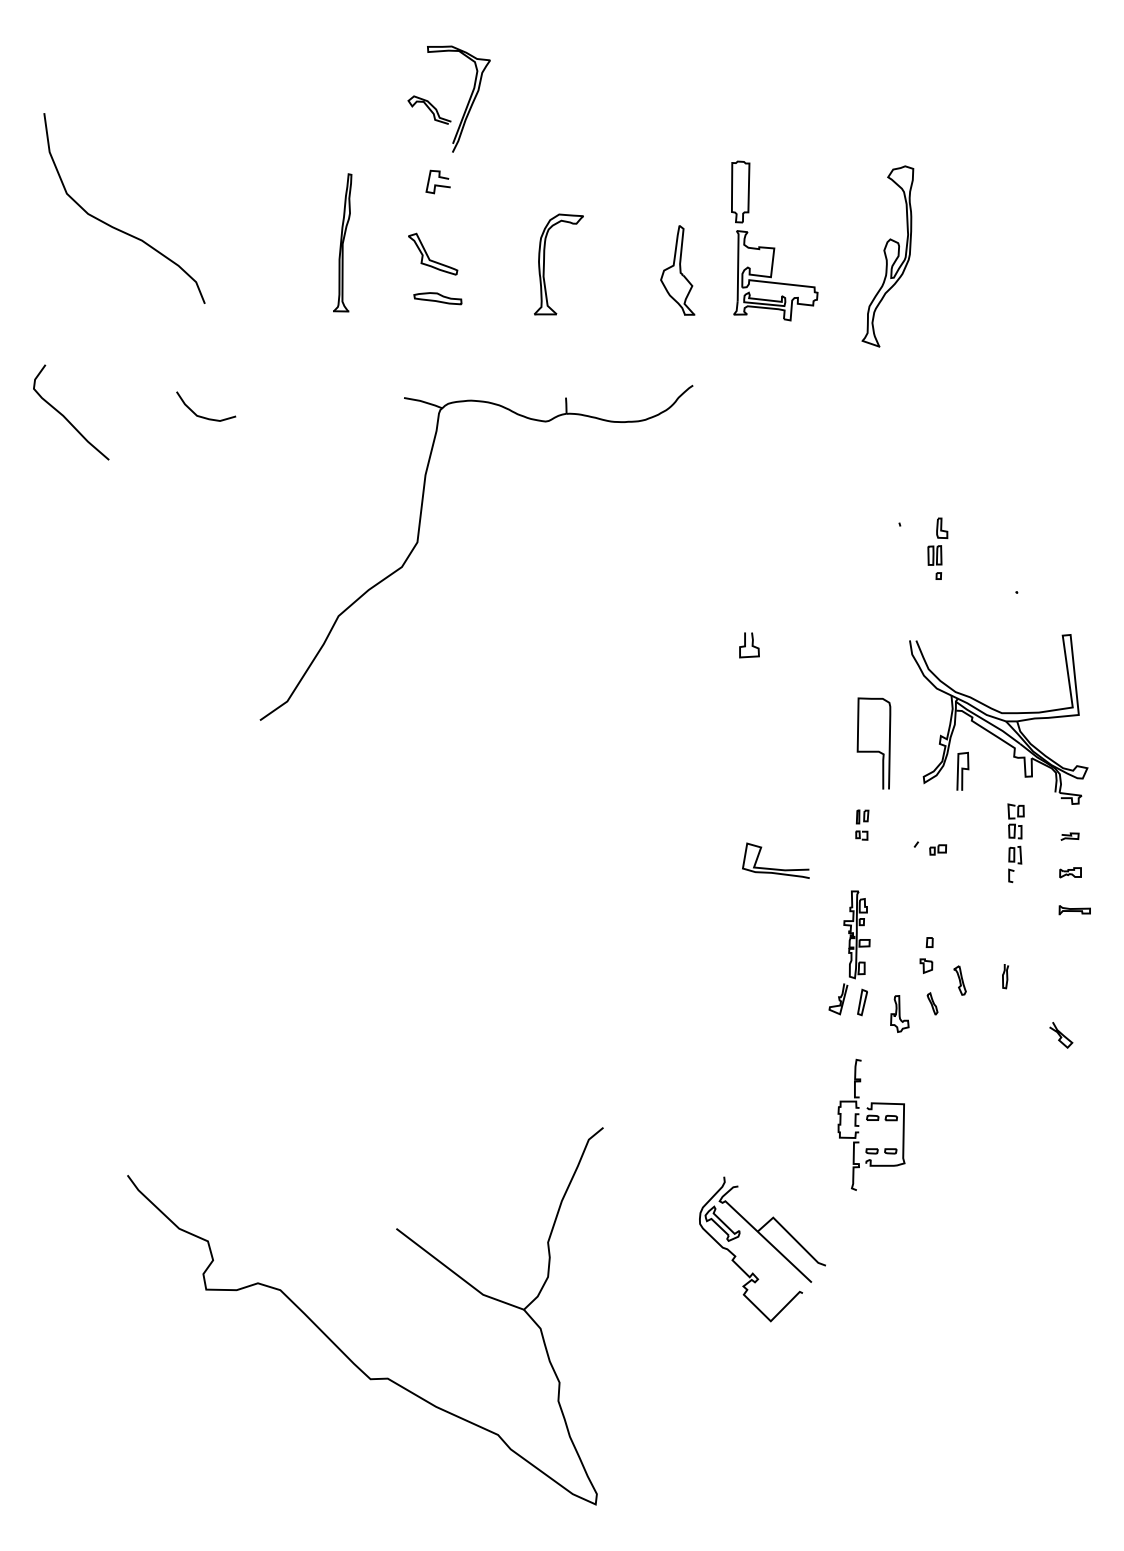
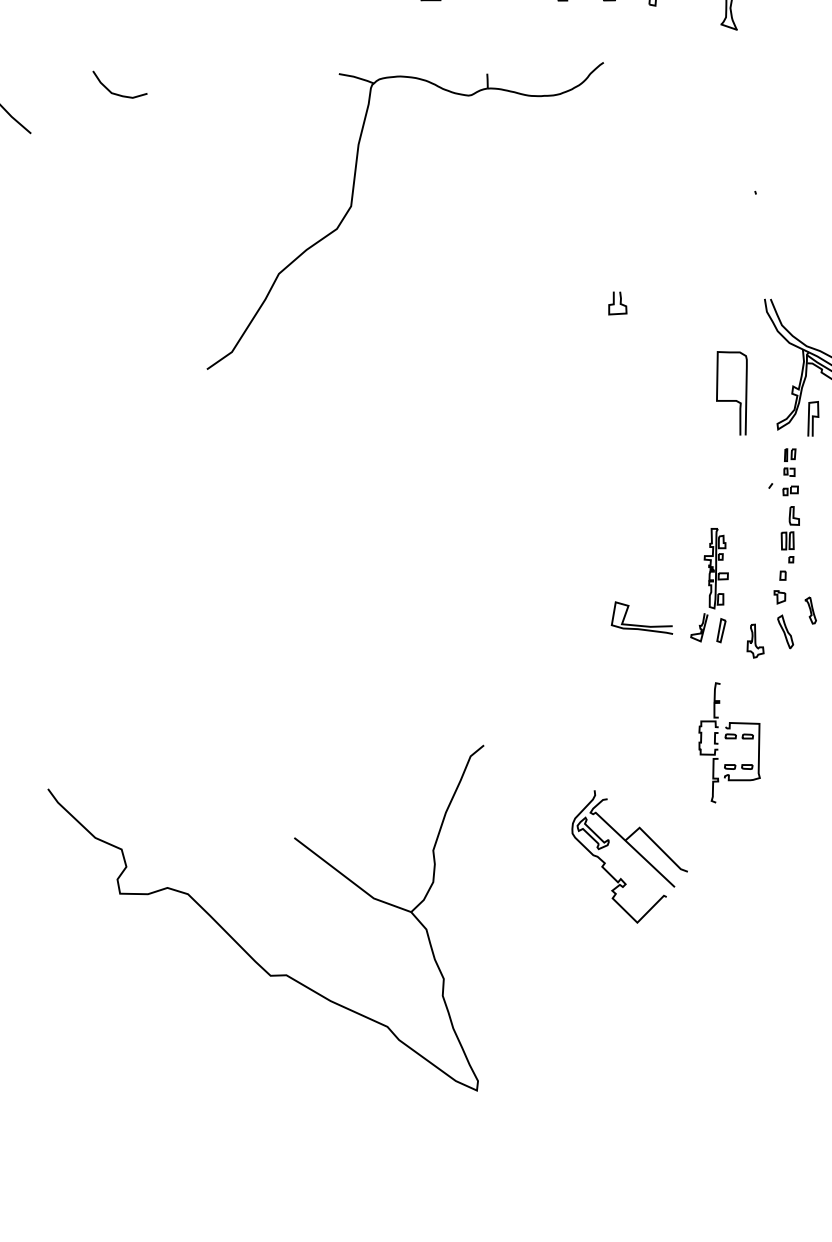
part: (418, 542) -> (352, 206), moved
part: (937, 548) -> (790, 534), moved
part: (862, 824) -> (790, 462), moved
curve: (775, 868) -> (641, 625), moved
part: (932, 1003) -> (785, 631), size x1.67

